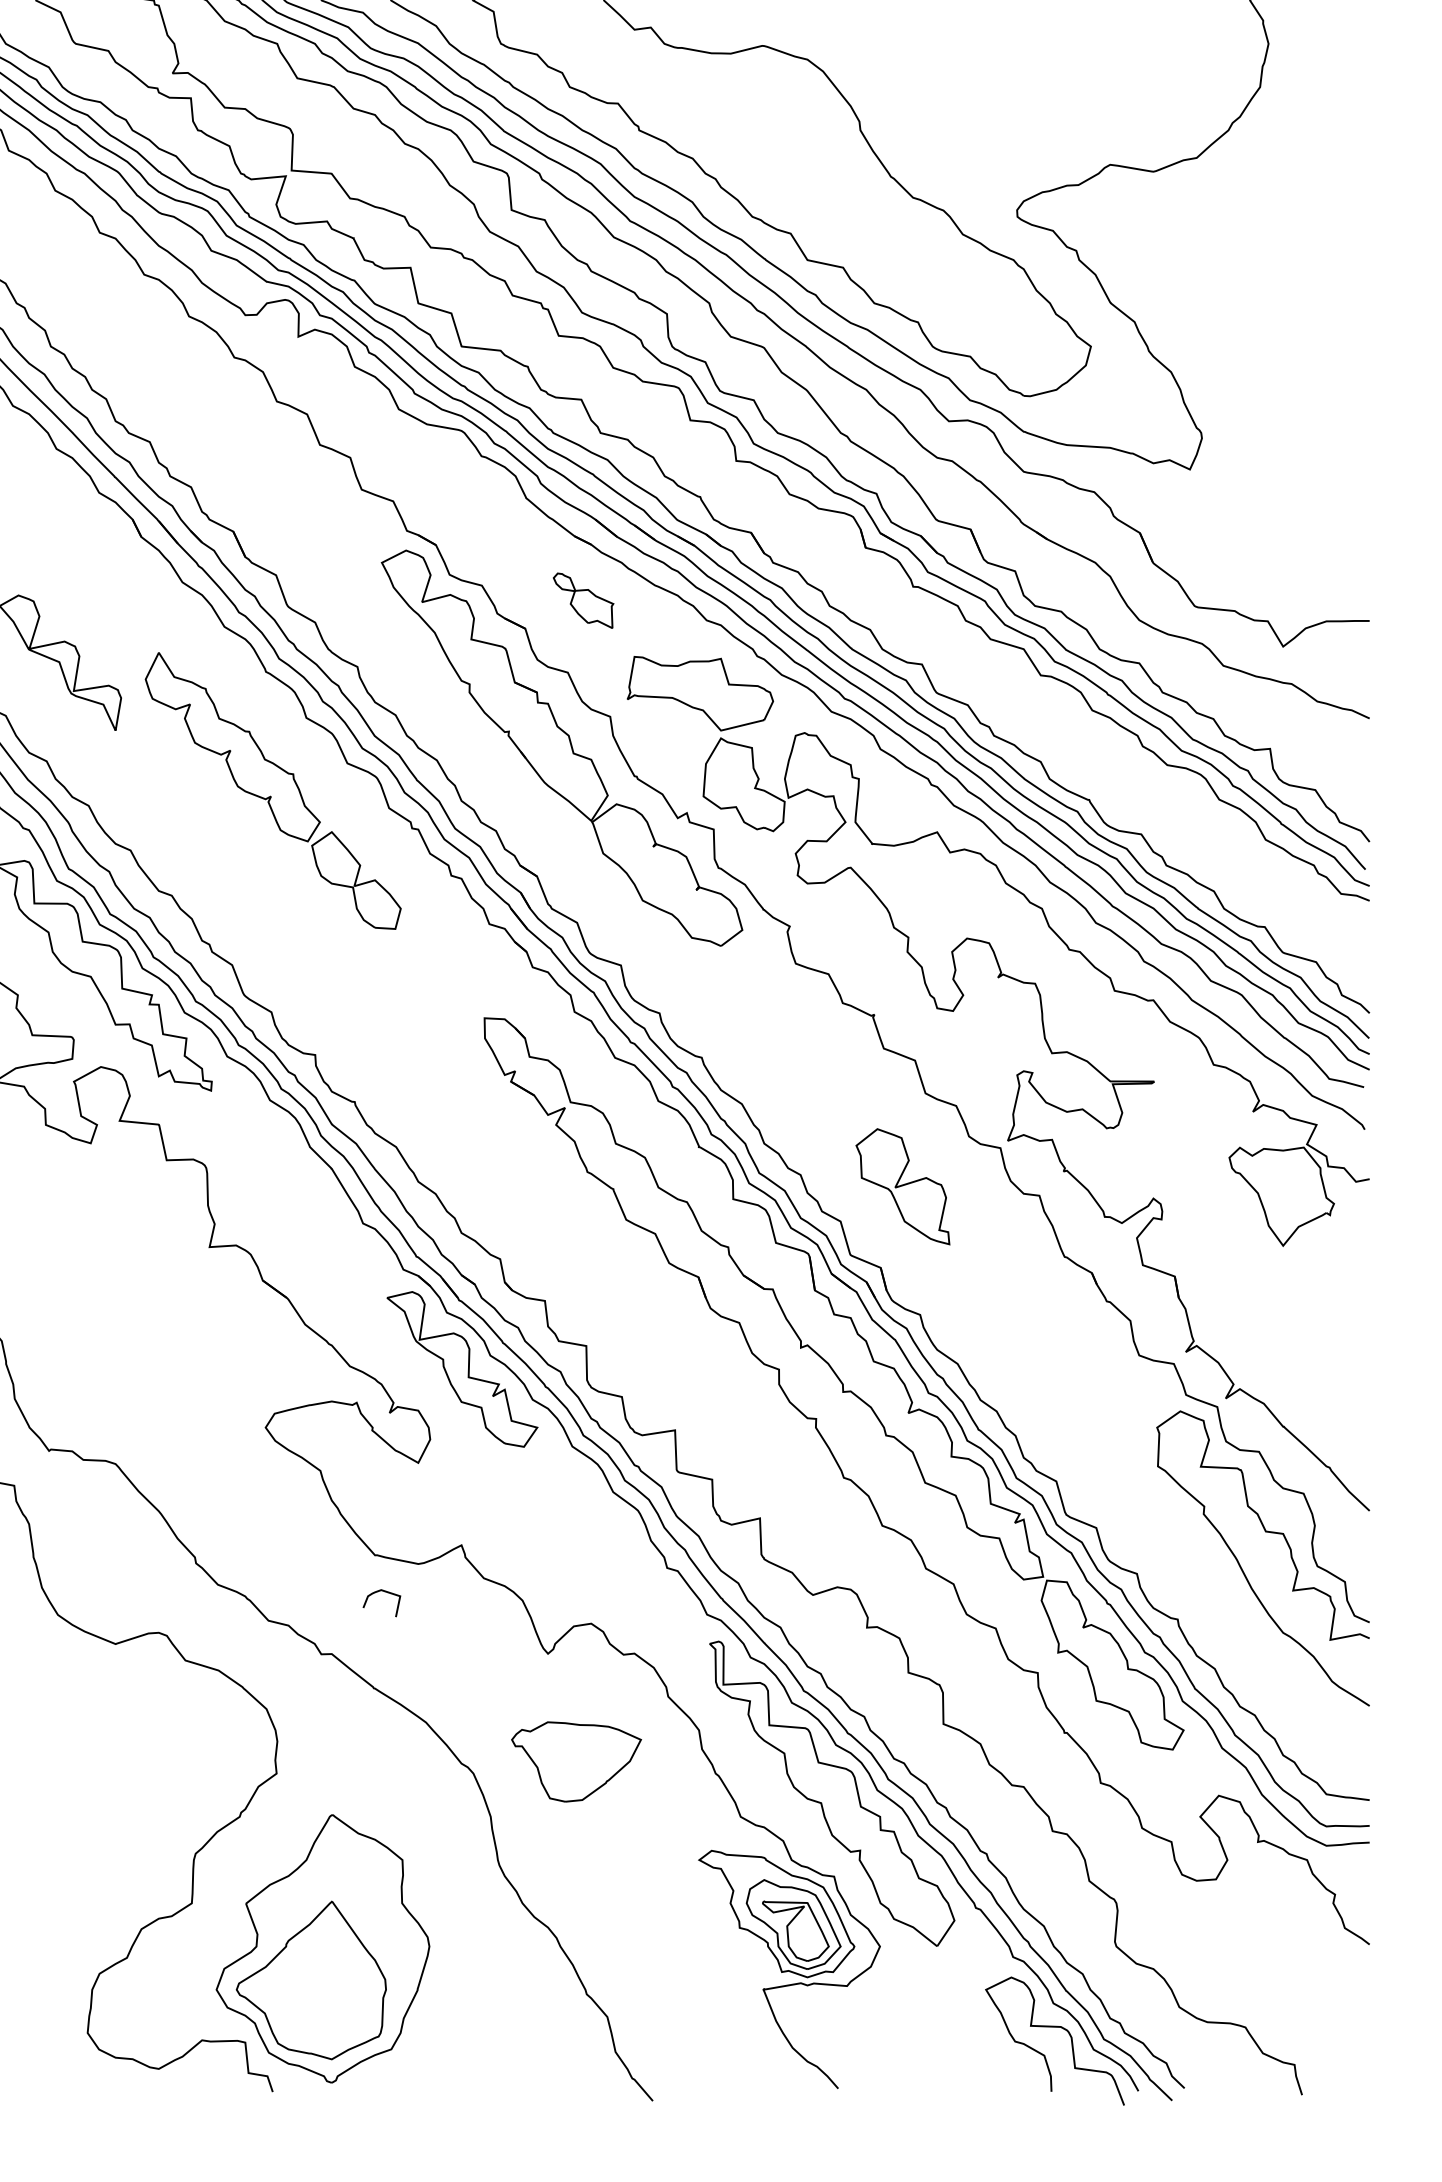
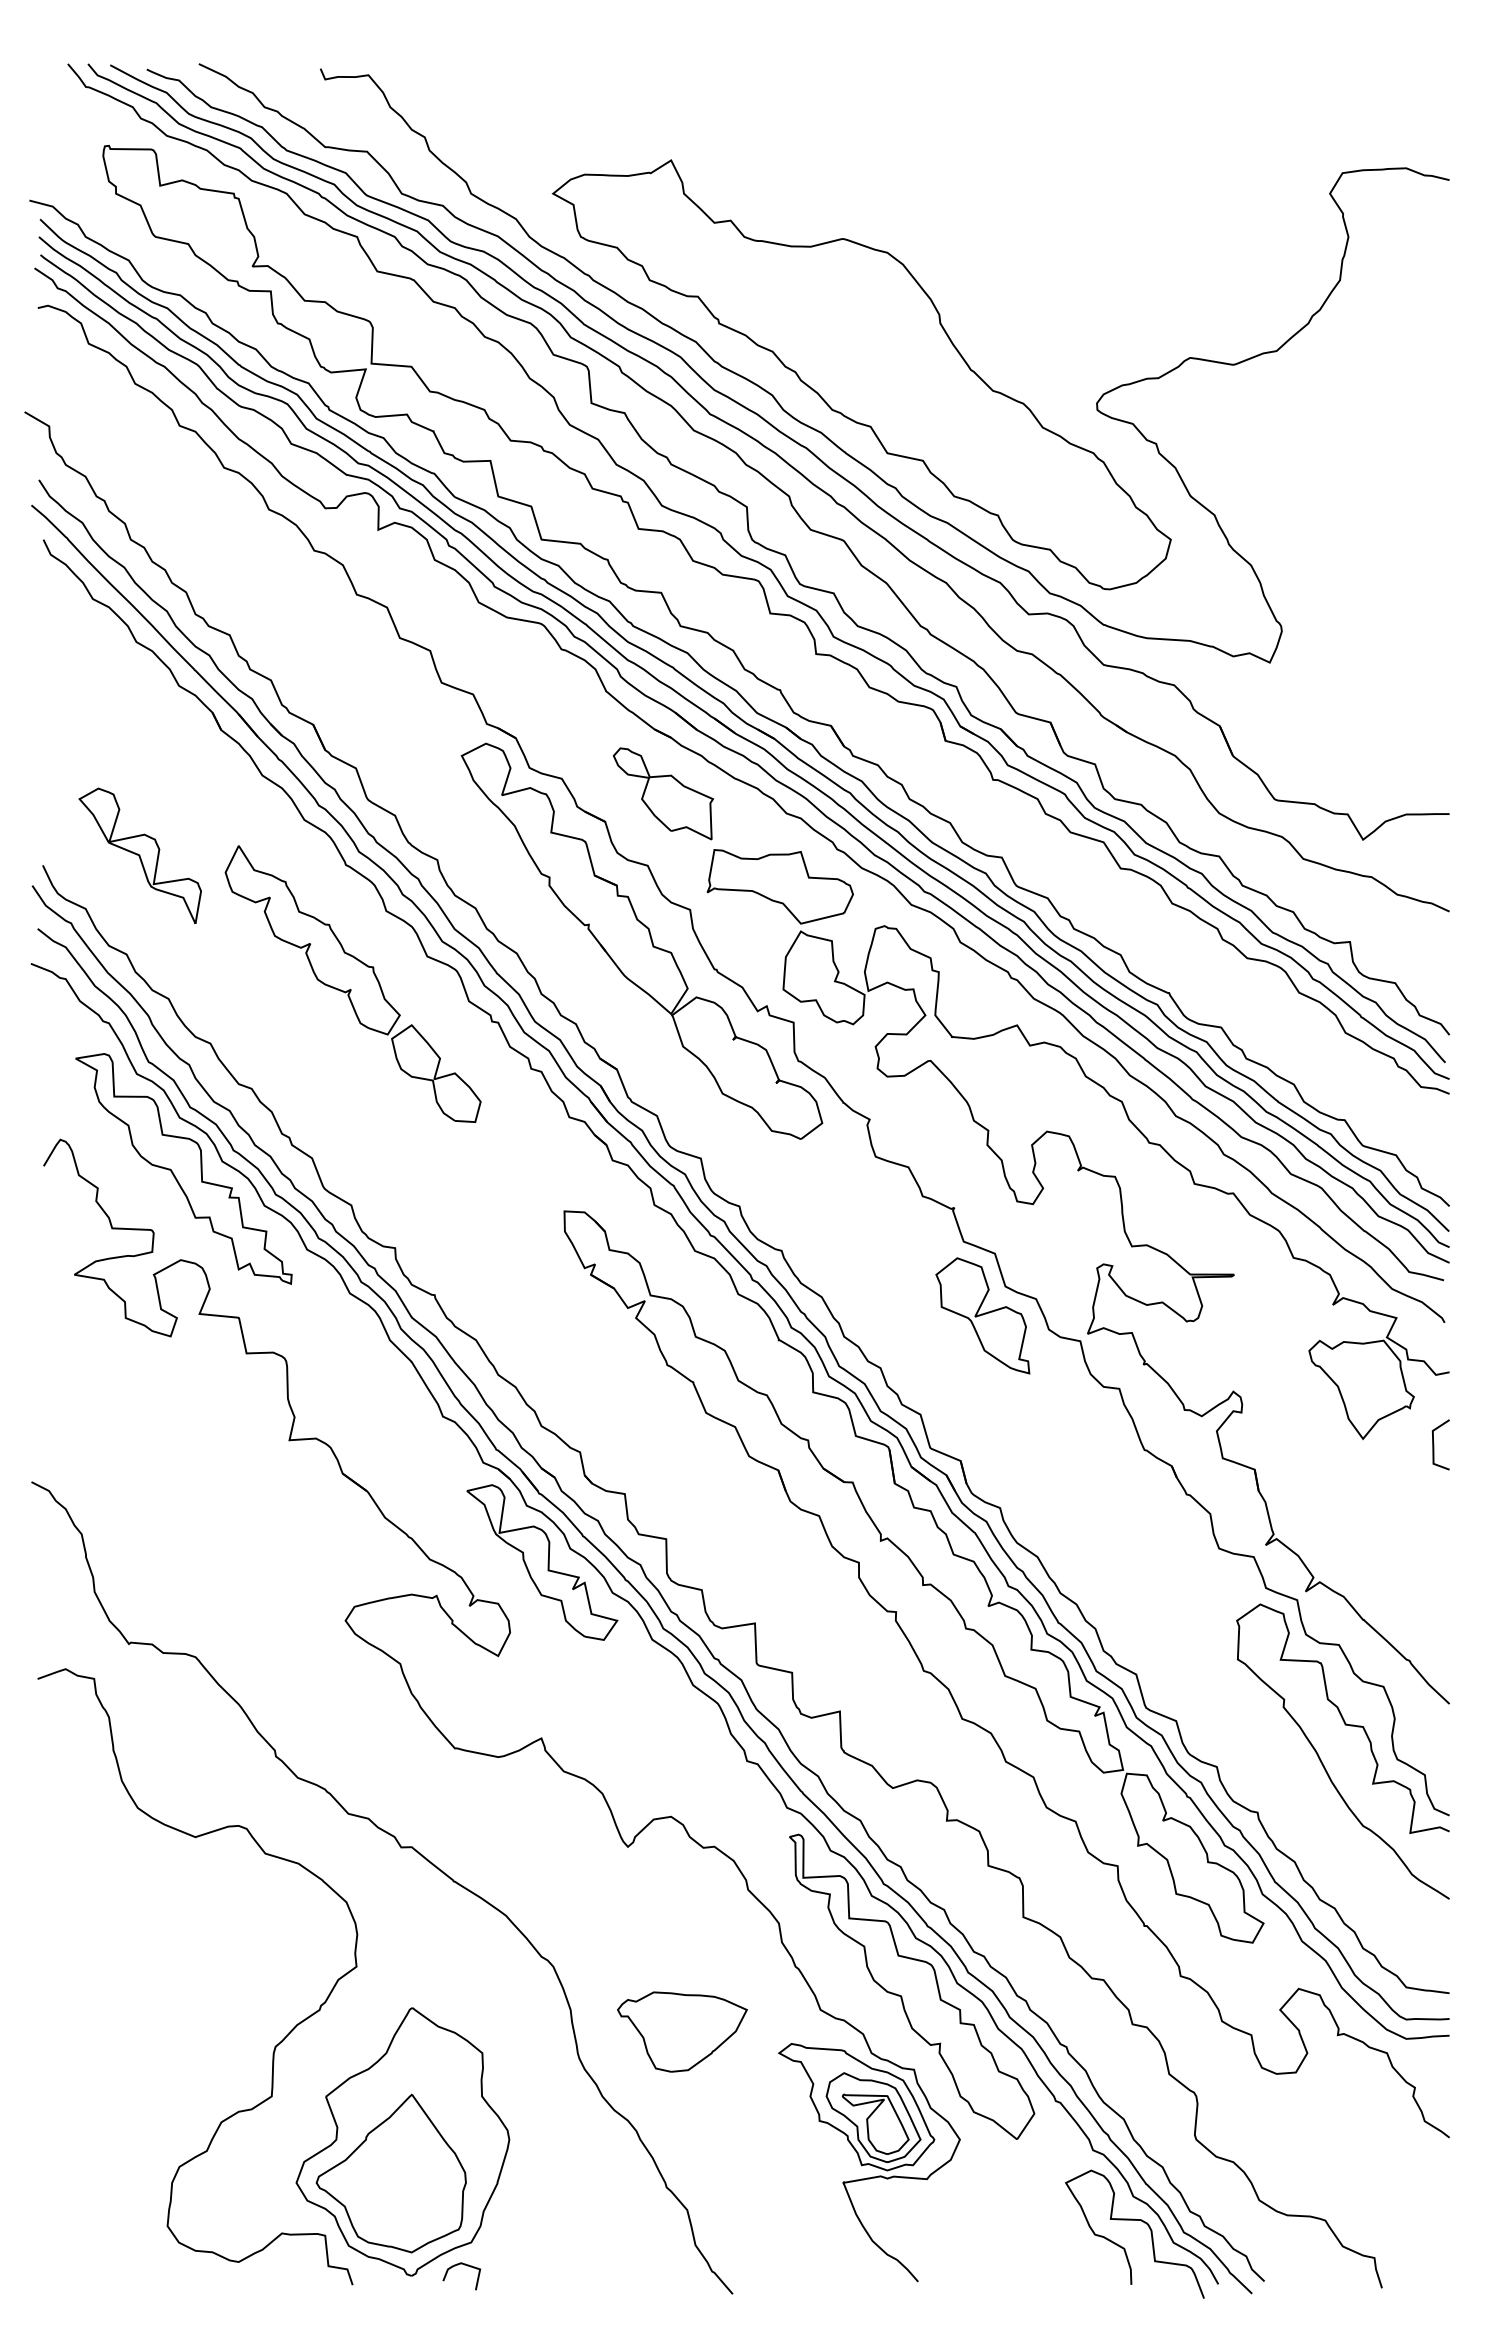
part: (583, 600) -> (663, 793), size x1.67
part: (902, 1186) -> (982, 1315), moved
line: (1354, 1251) -> (1434, 1444), added
curve: (378, 1592) -> (458, 2265), moved
part: (576, 1761) -> (682, 2031), moved

